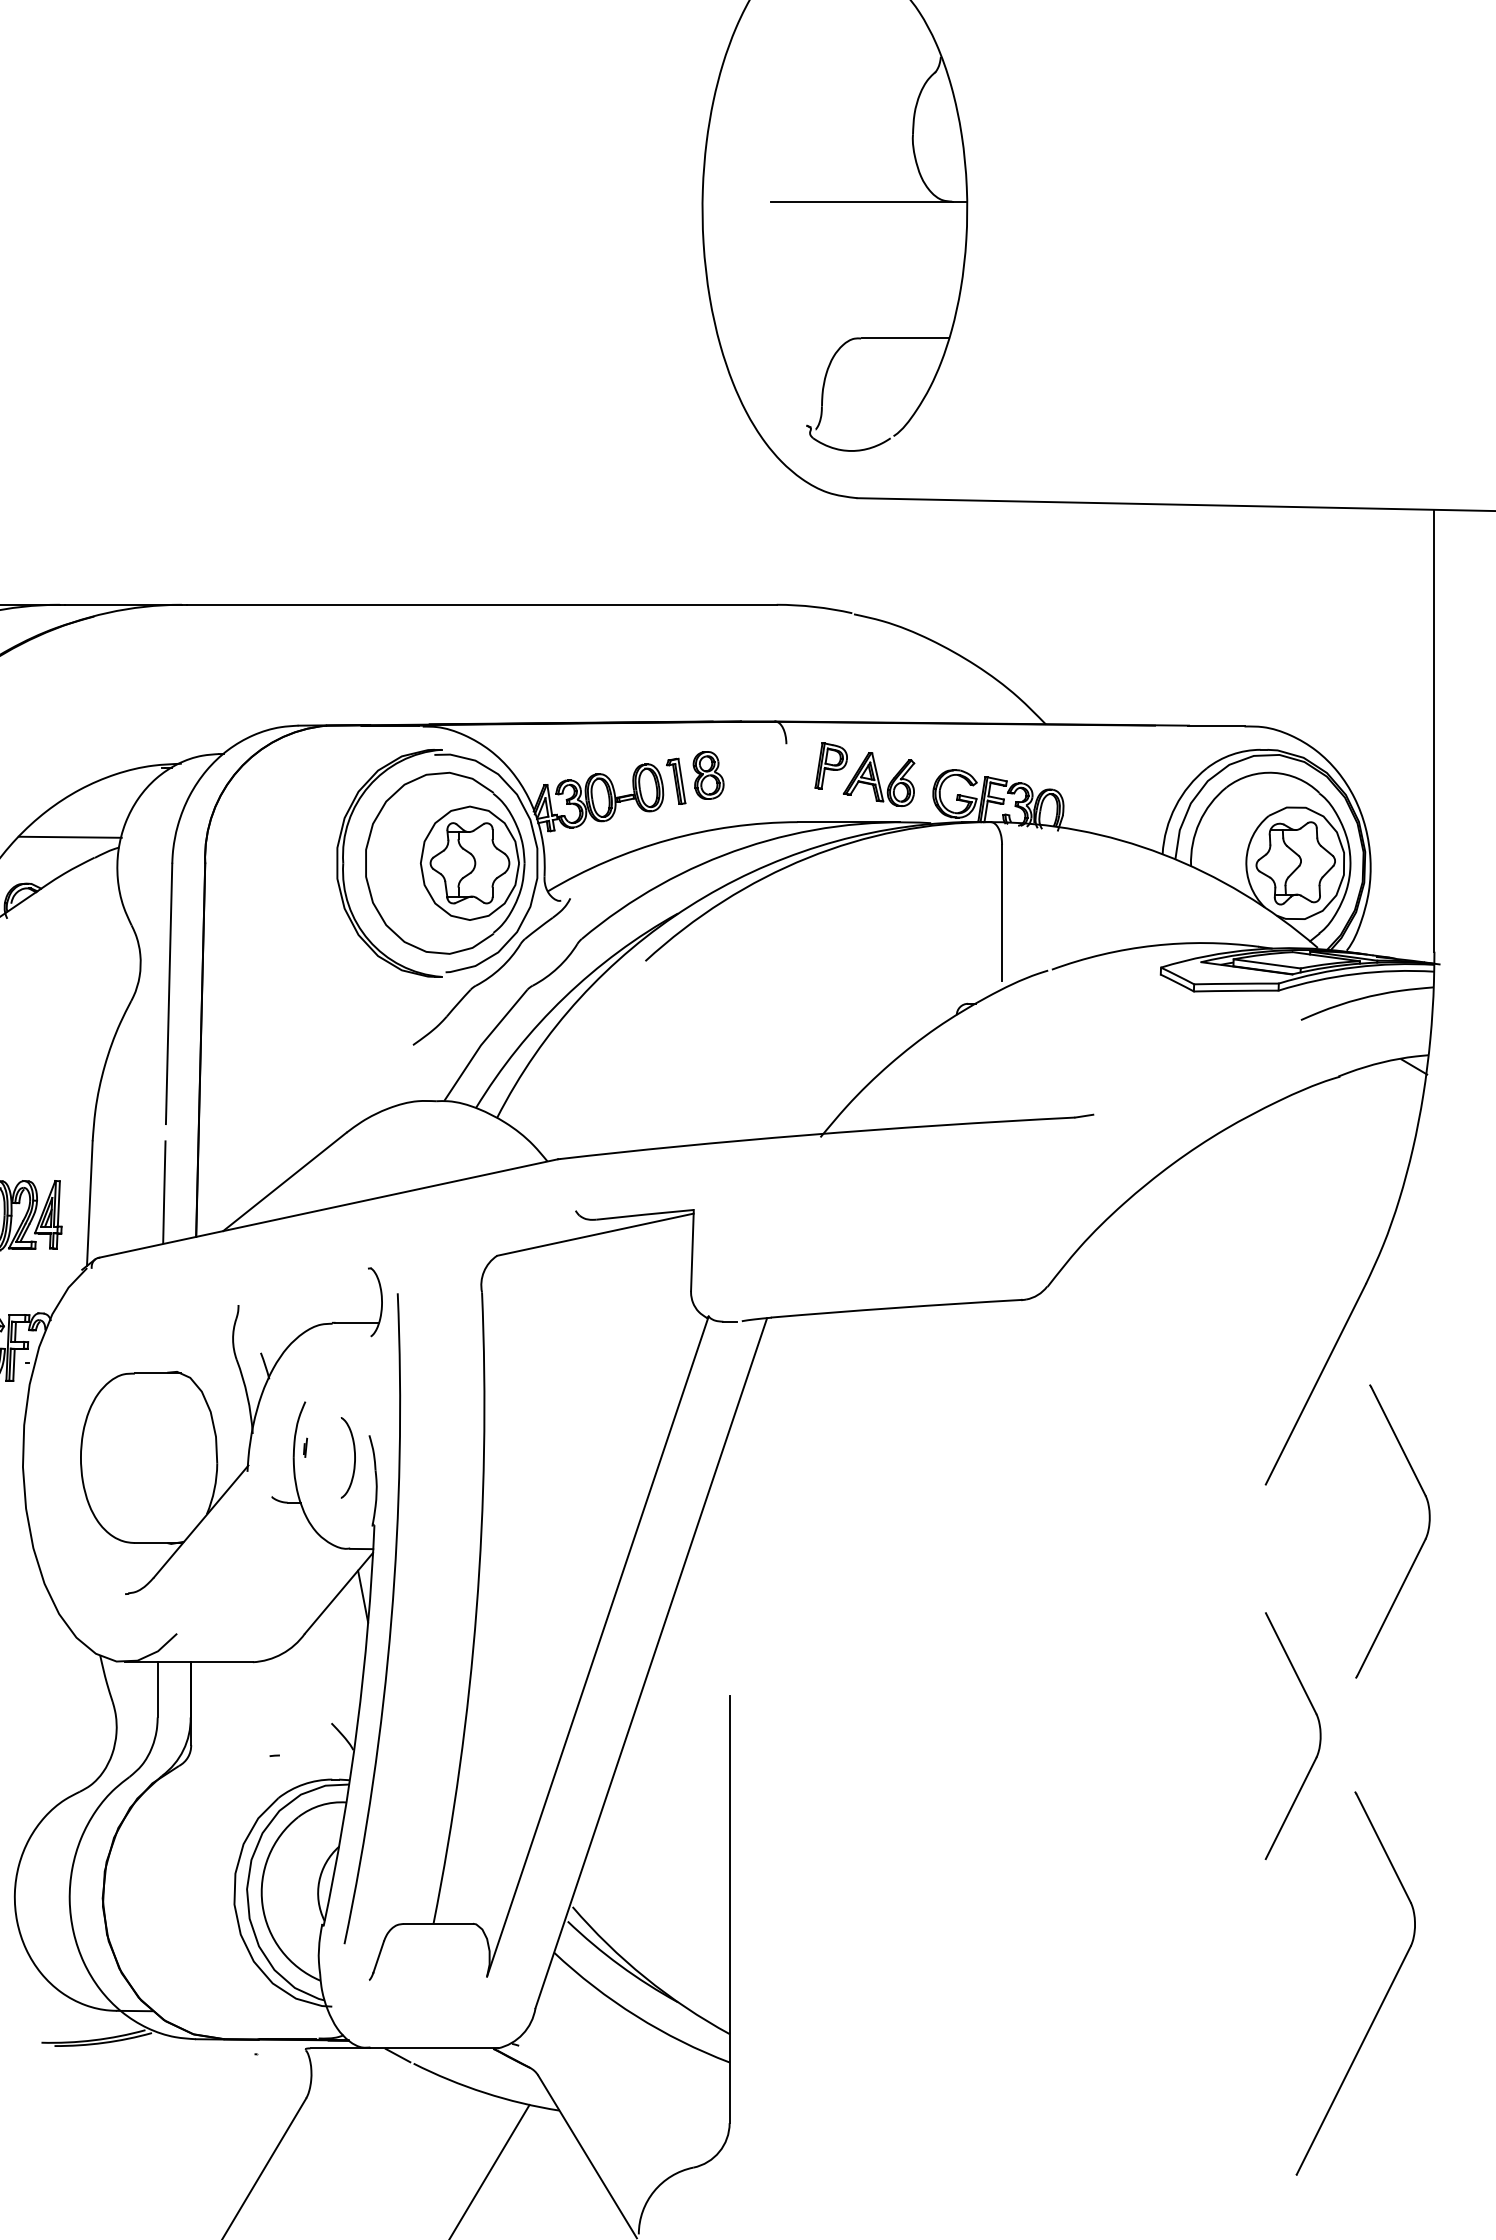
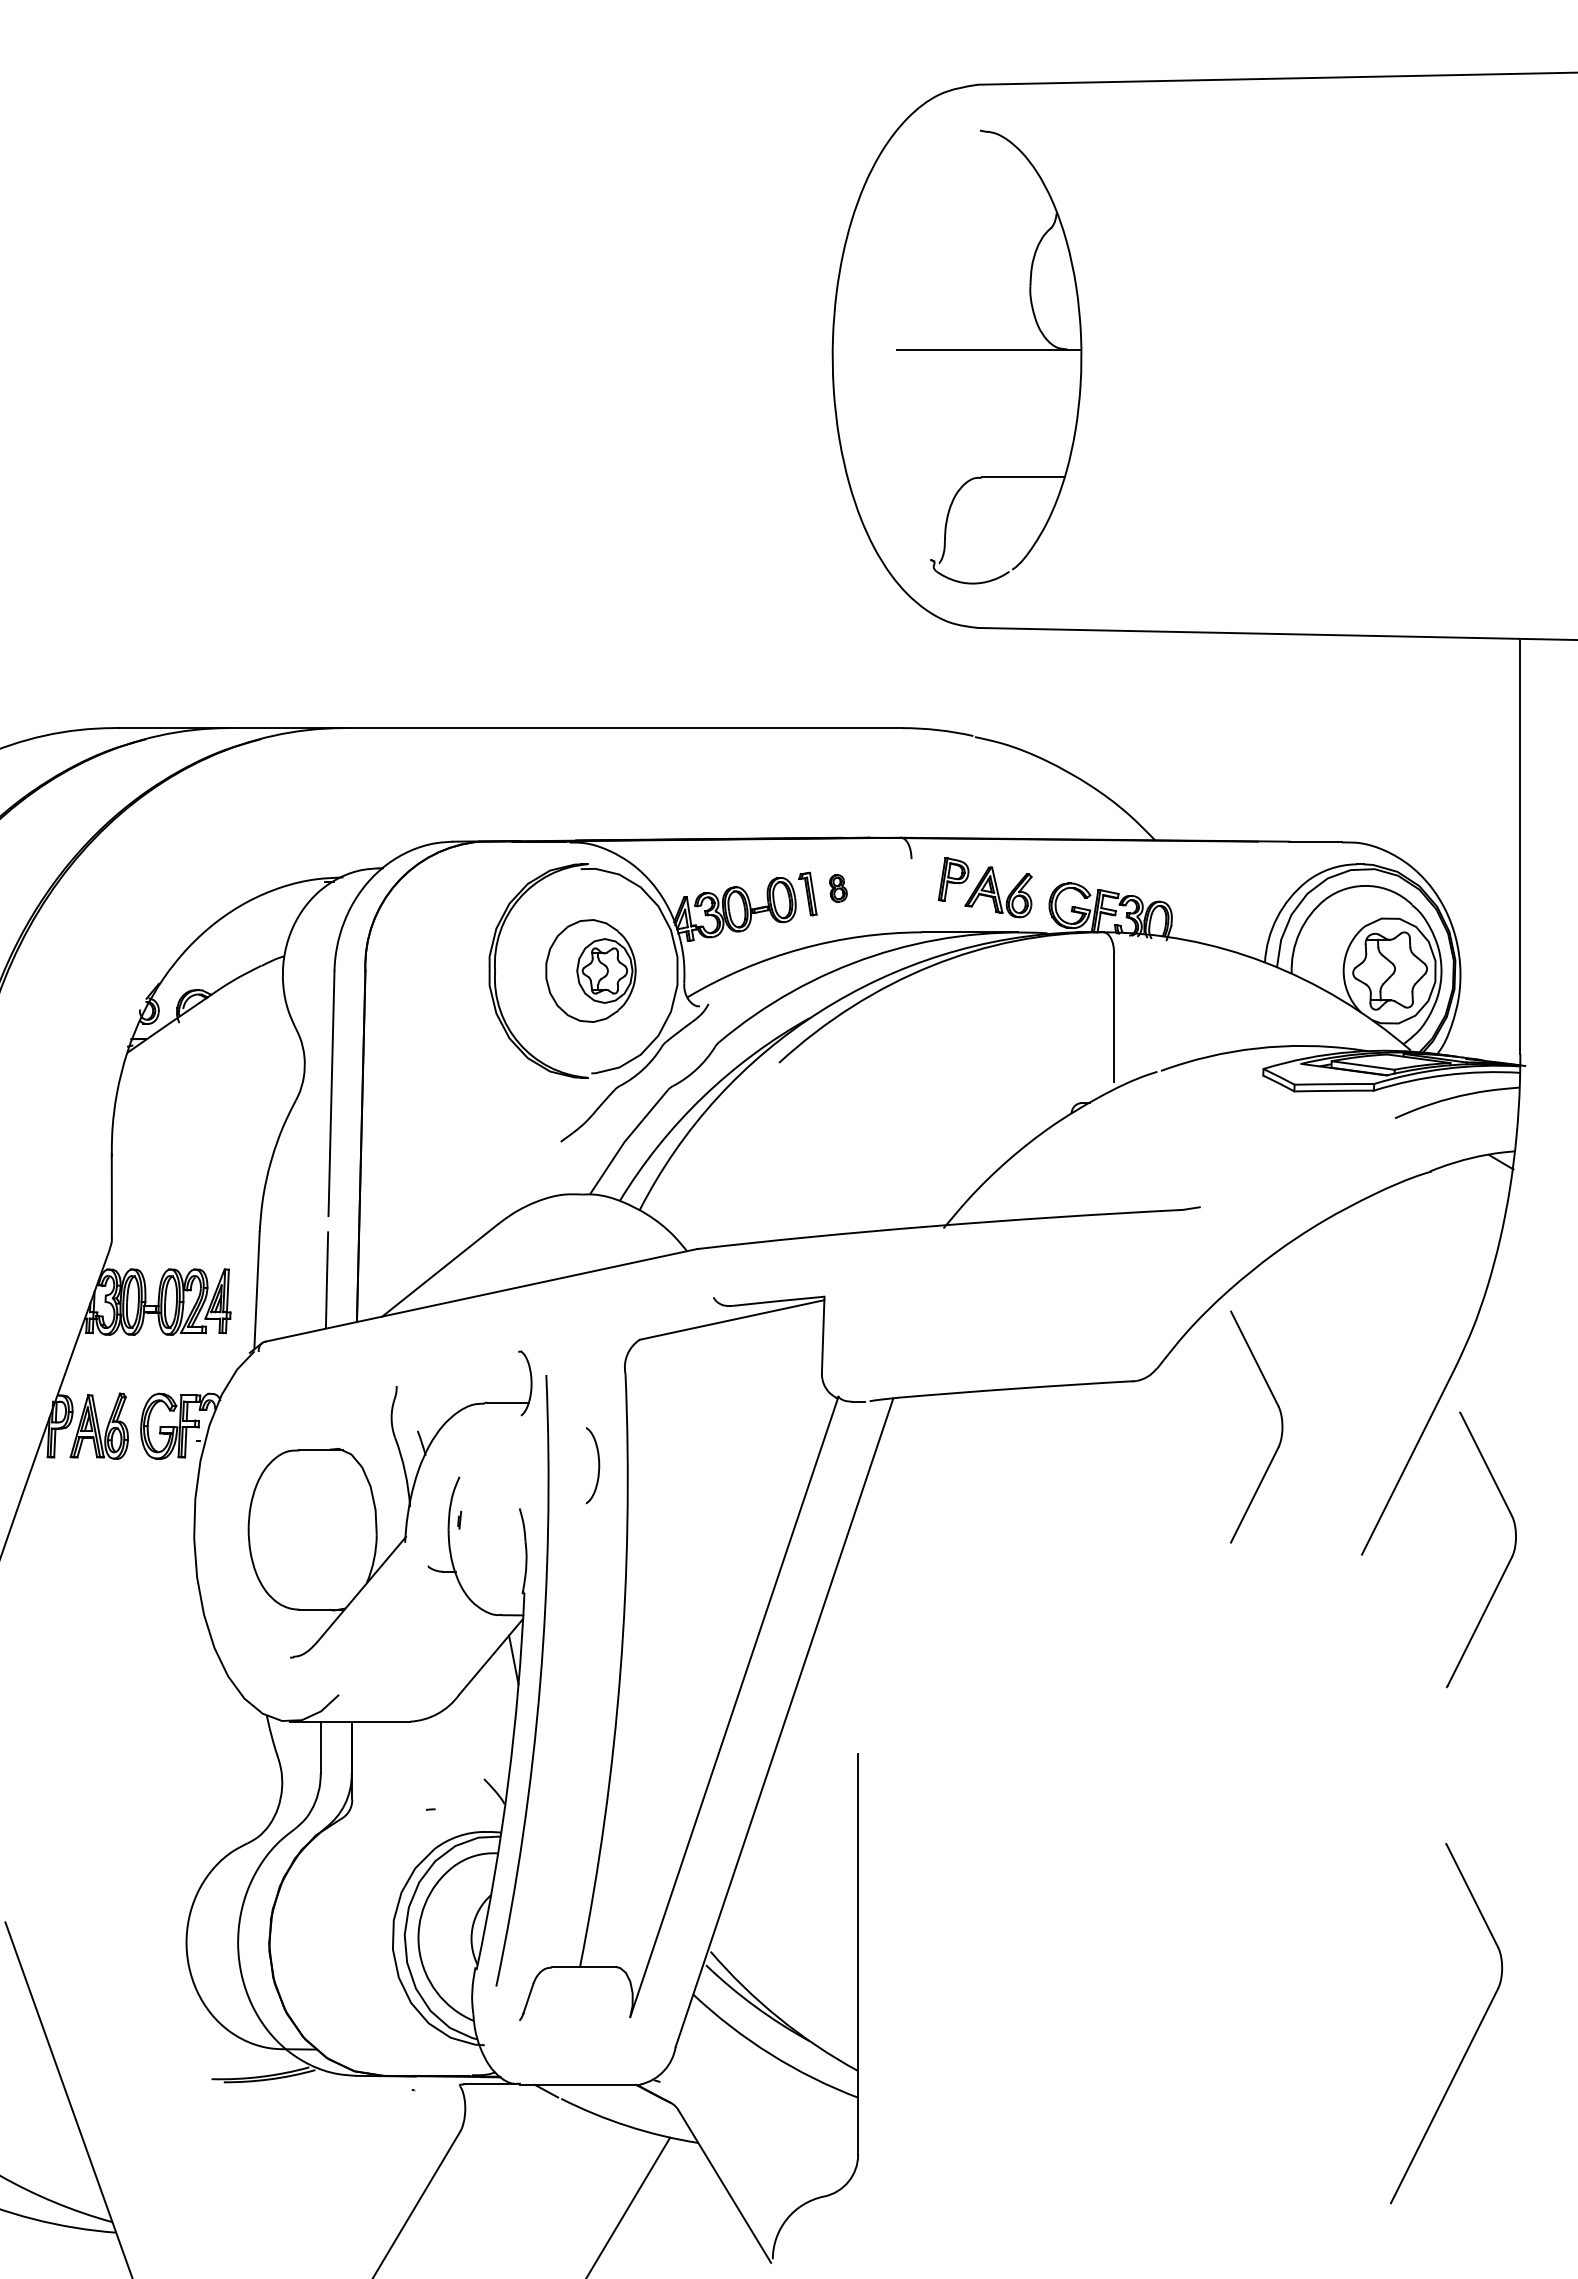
part: (708, 775) -> (838, 888), size x0.6
line: (70, 837) -> (238, 946), removed
part: (444, 862) -> (590, 970), size x0.6
curve: (354, 1457) -> (598, 1465), moved
part: (1420, 1546) -> (1507, 1563), moved
part: (1319, 1735) -> (1281, 1426), moved

